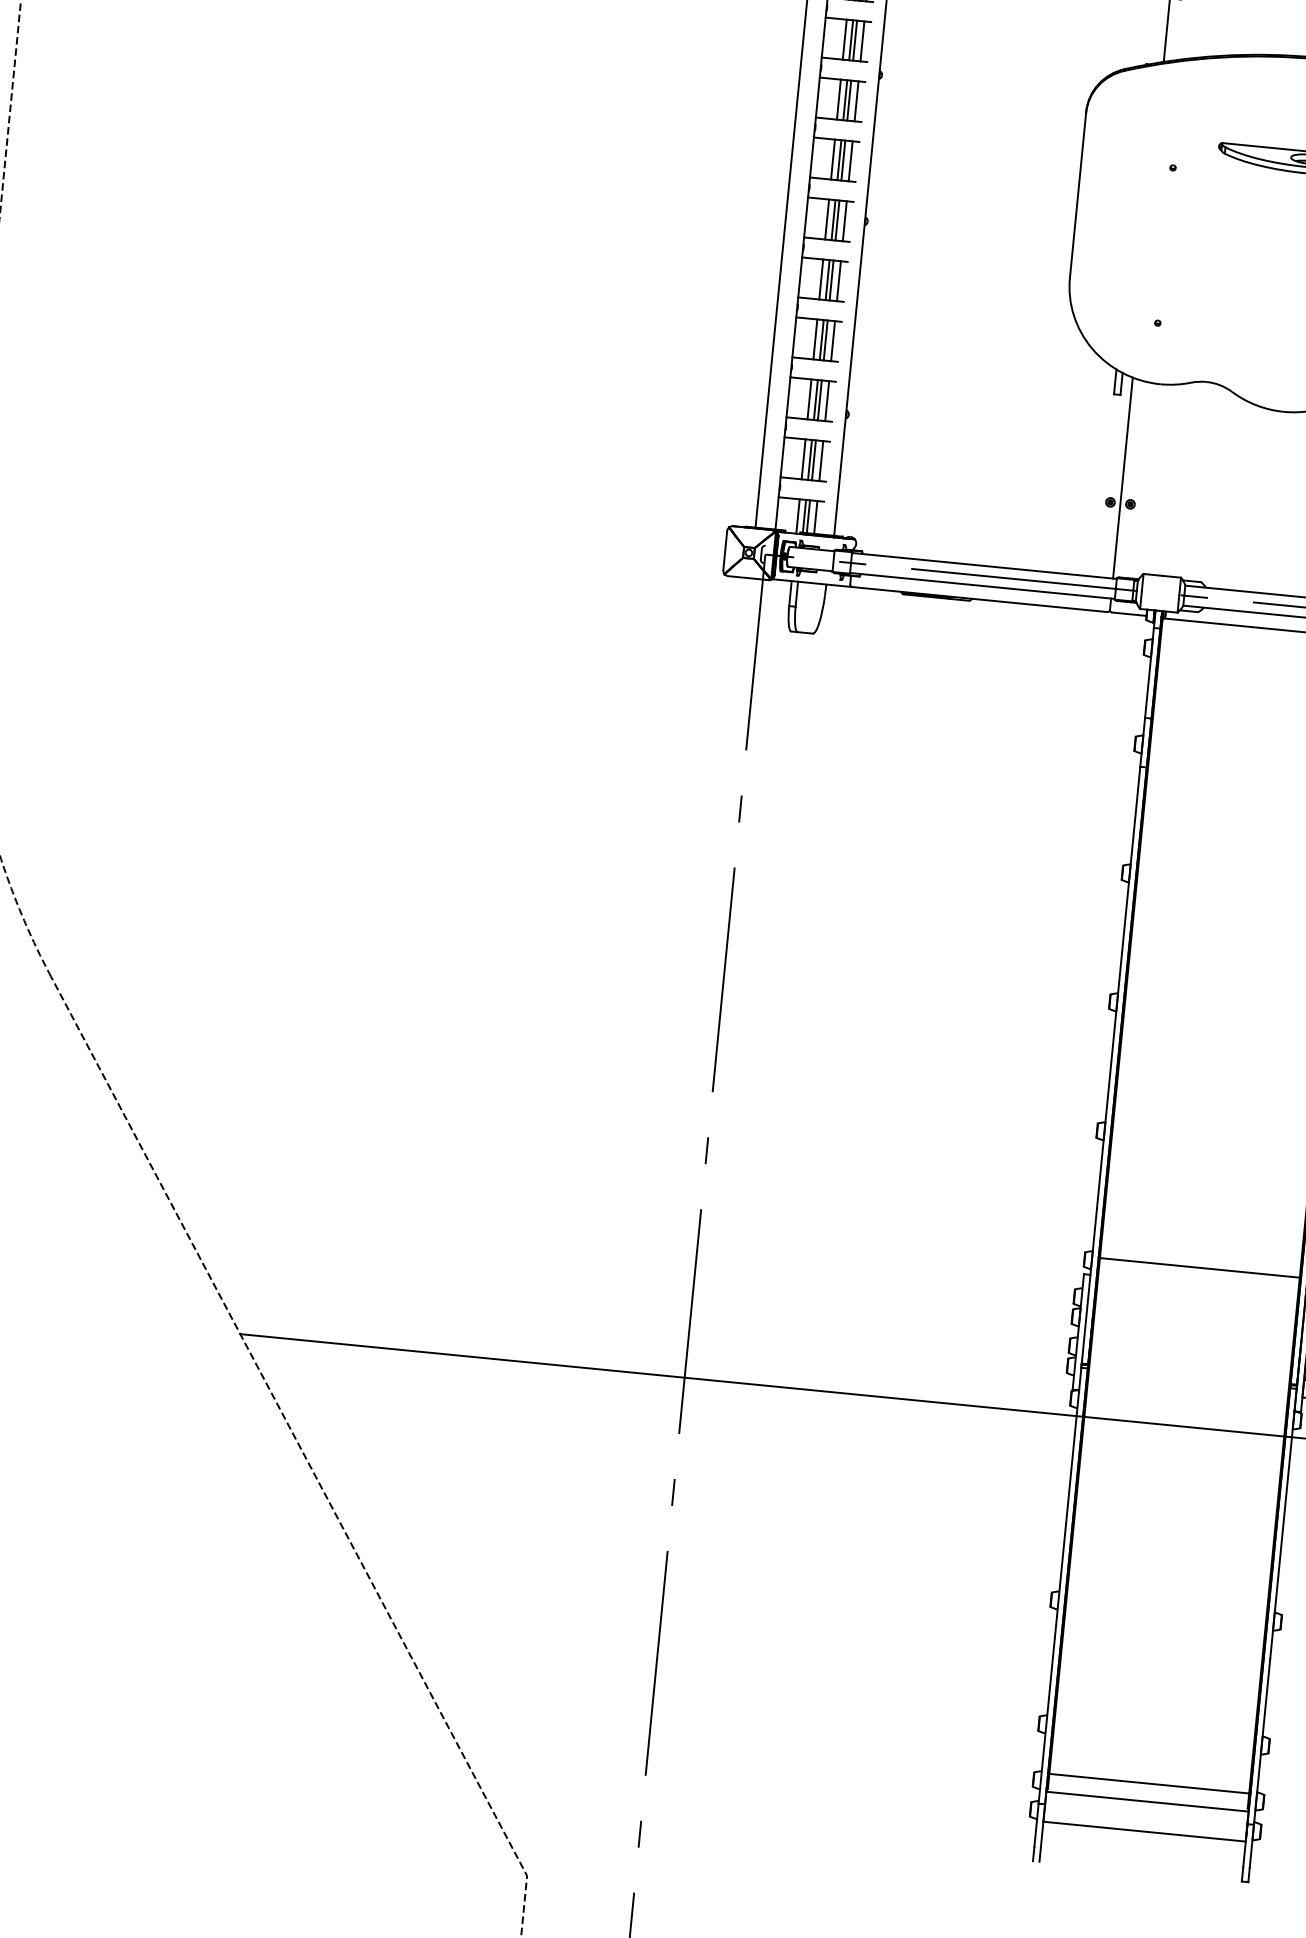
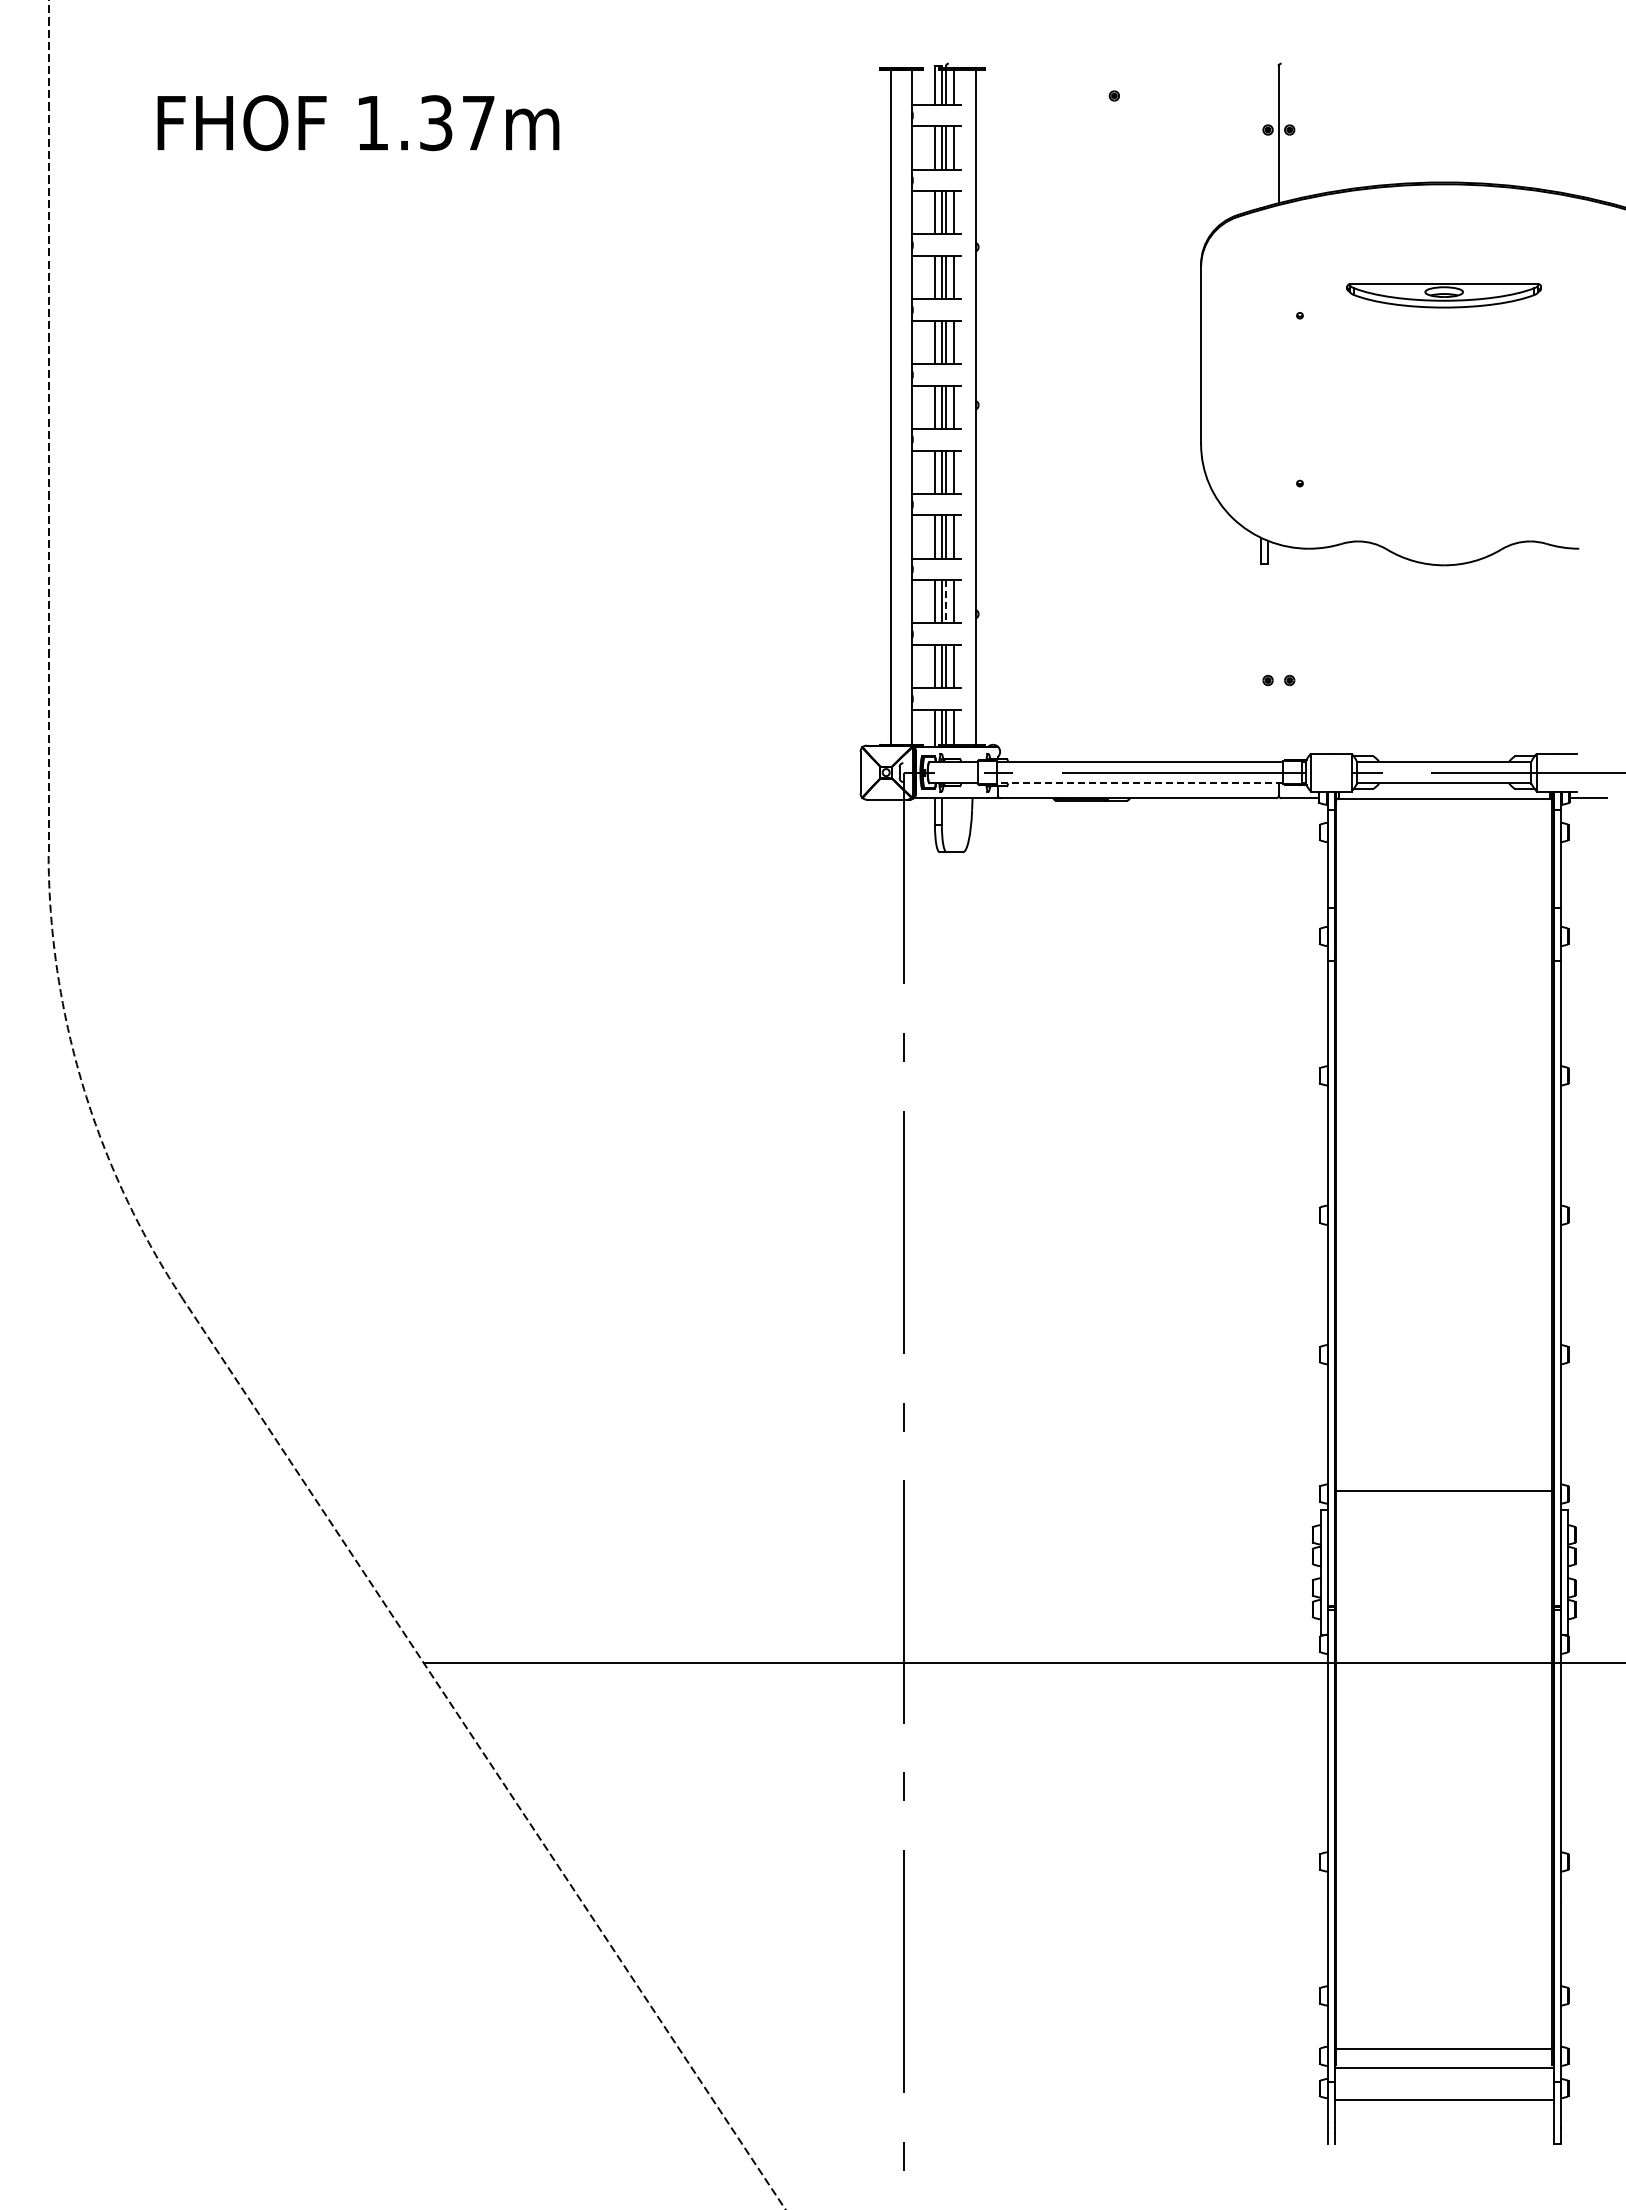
line: (820, 400) -> (946, 601), solid -> dashed
line: (1122, 477) -> (1278, 652), removed
line: (982, 586) -> (1139, 783), solid -> dashed

